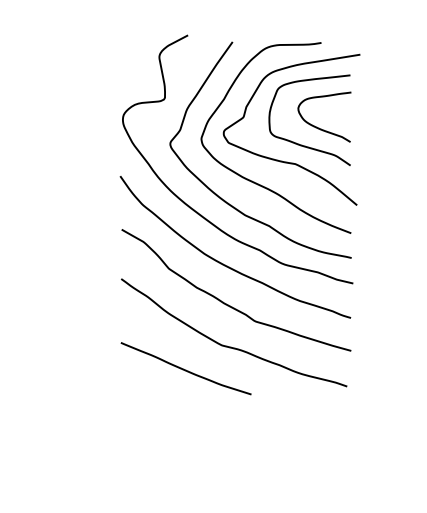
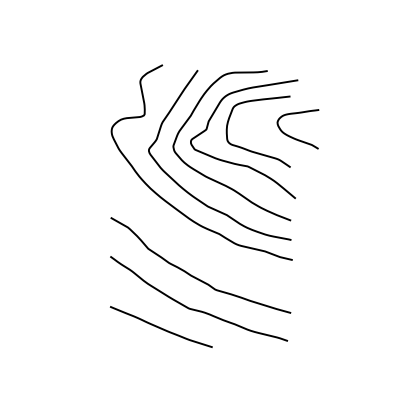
curve: (319, 127) -> (294, 137), moved
curve: (227, 264) -> (193, 245), removed

